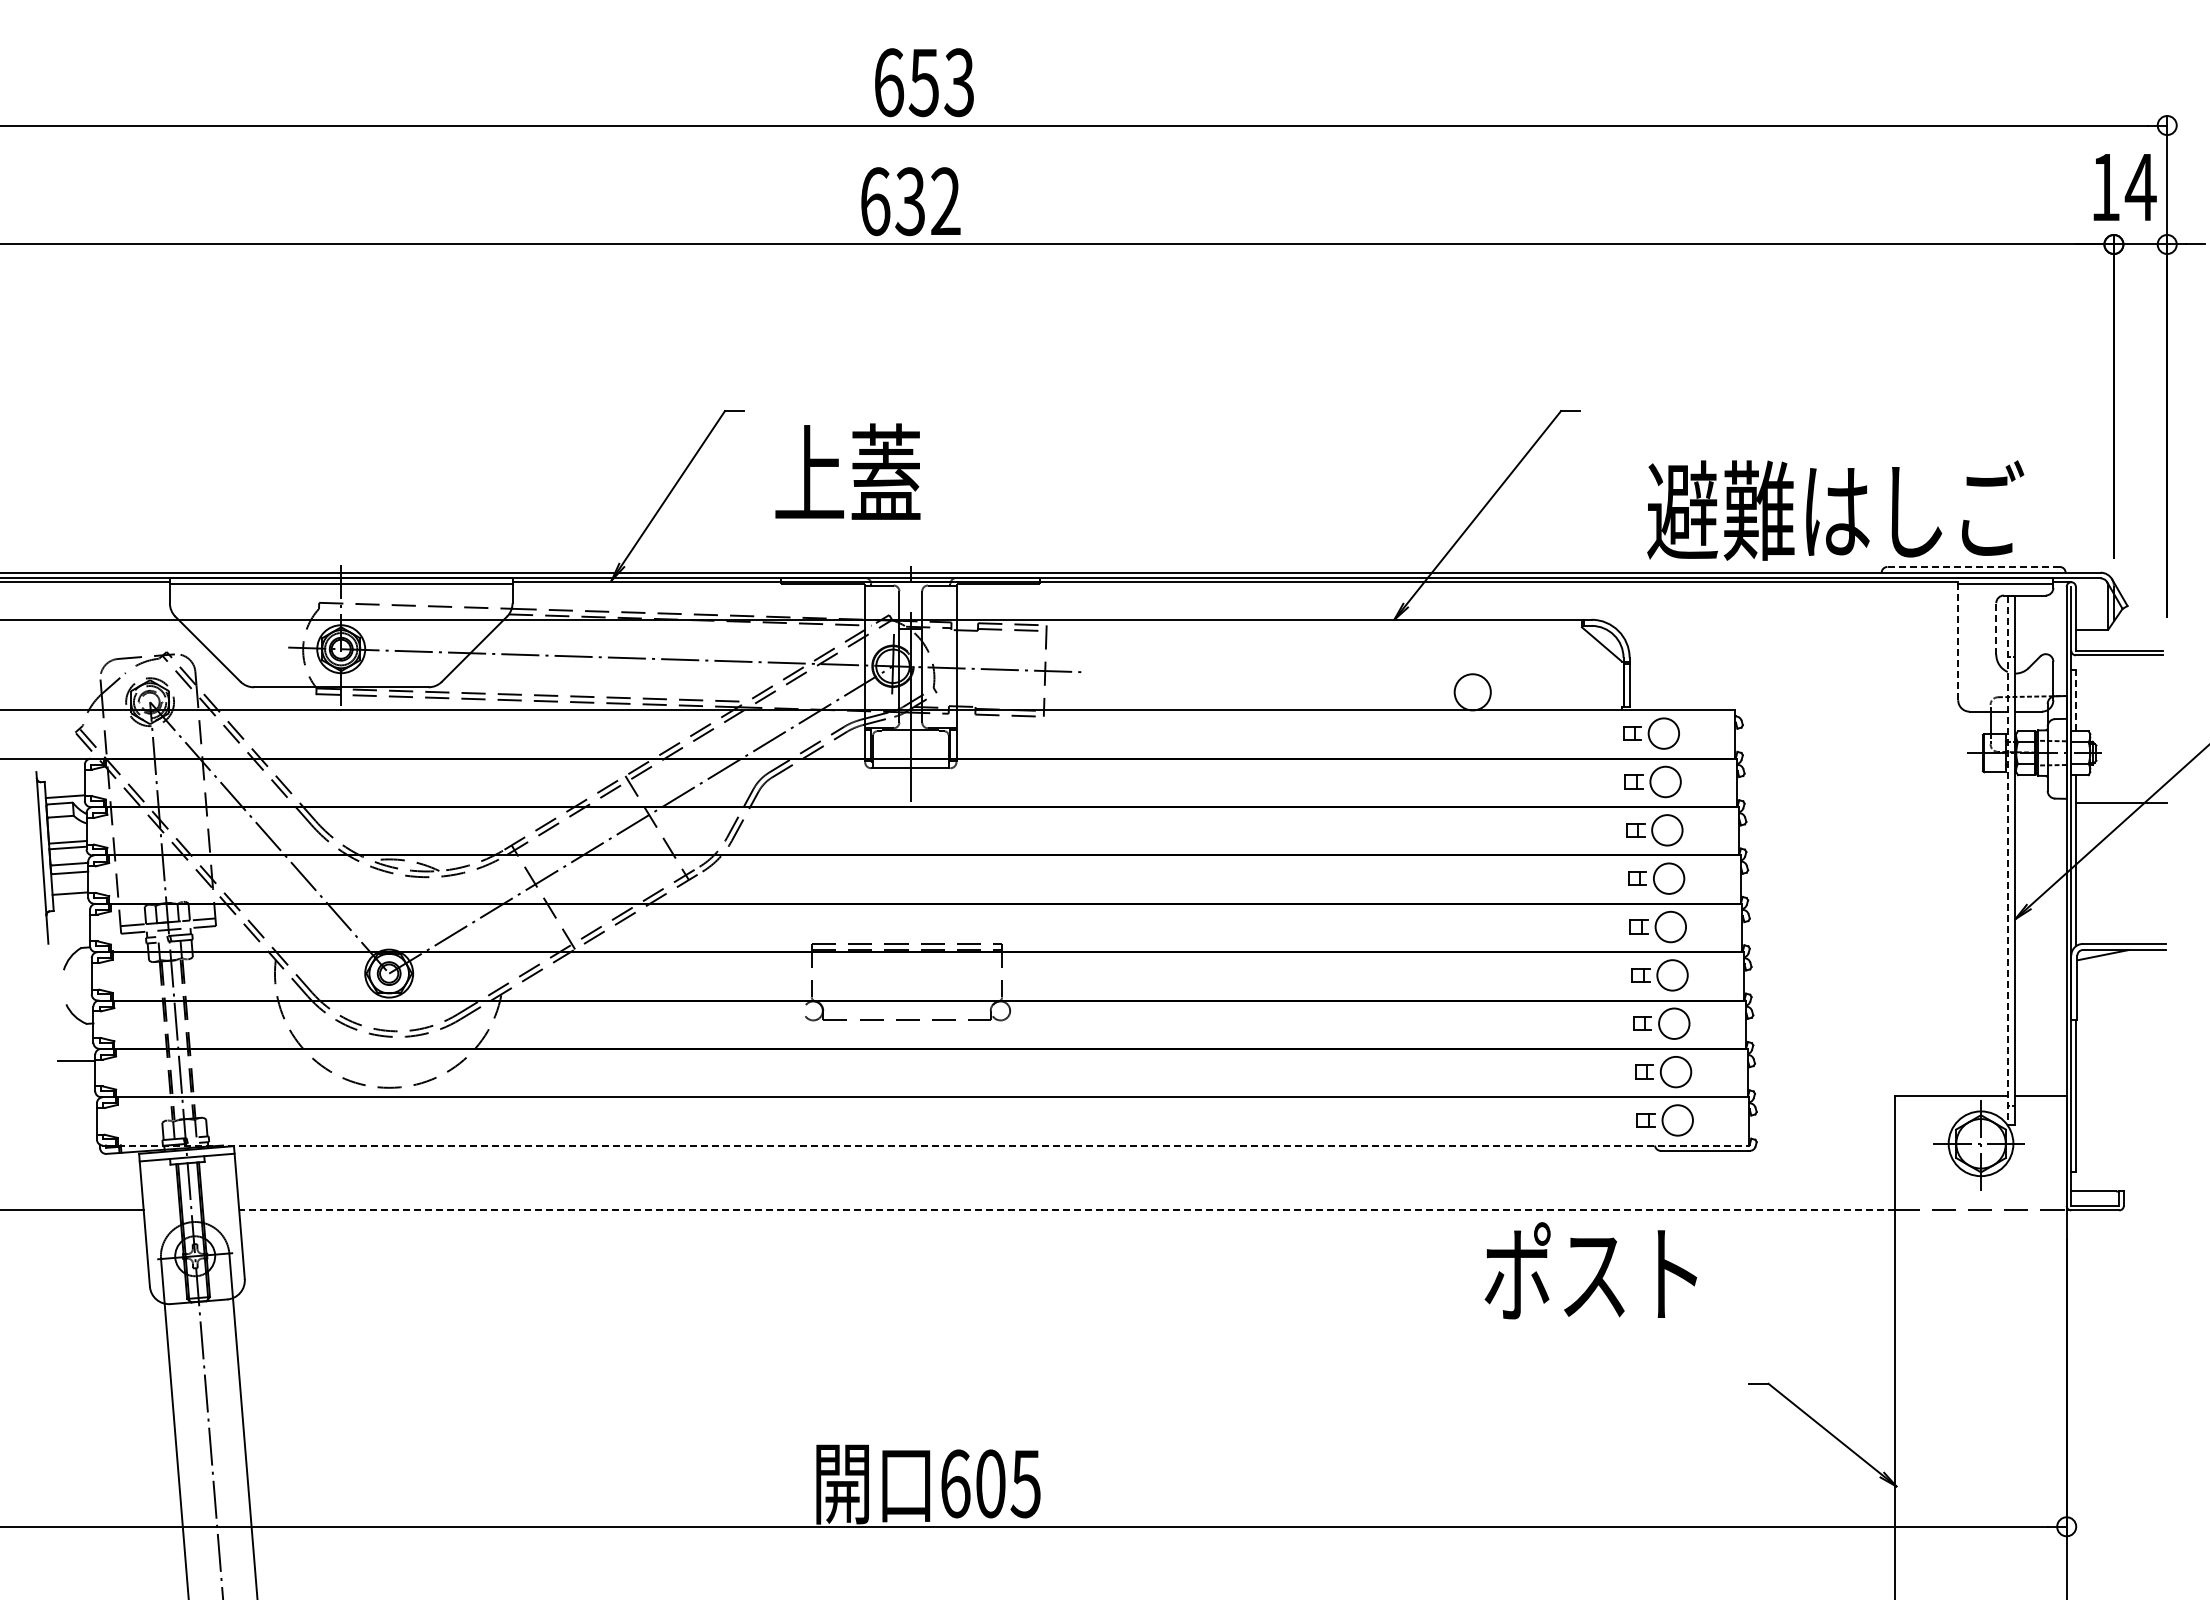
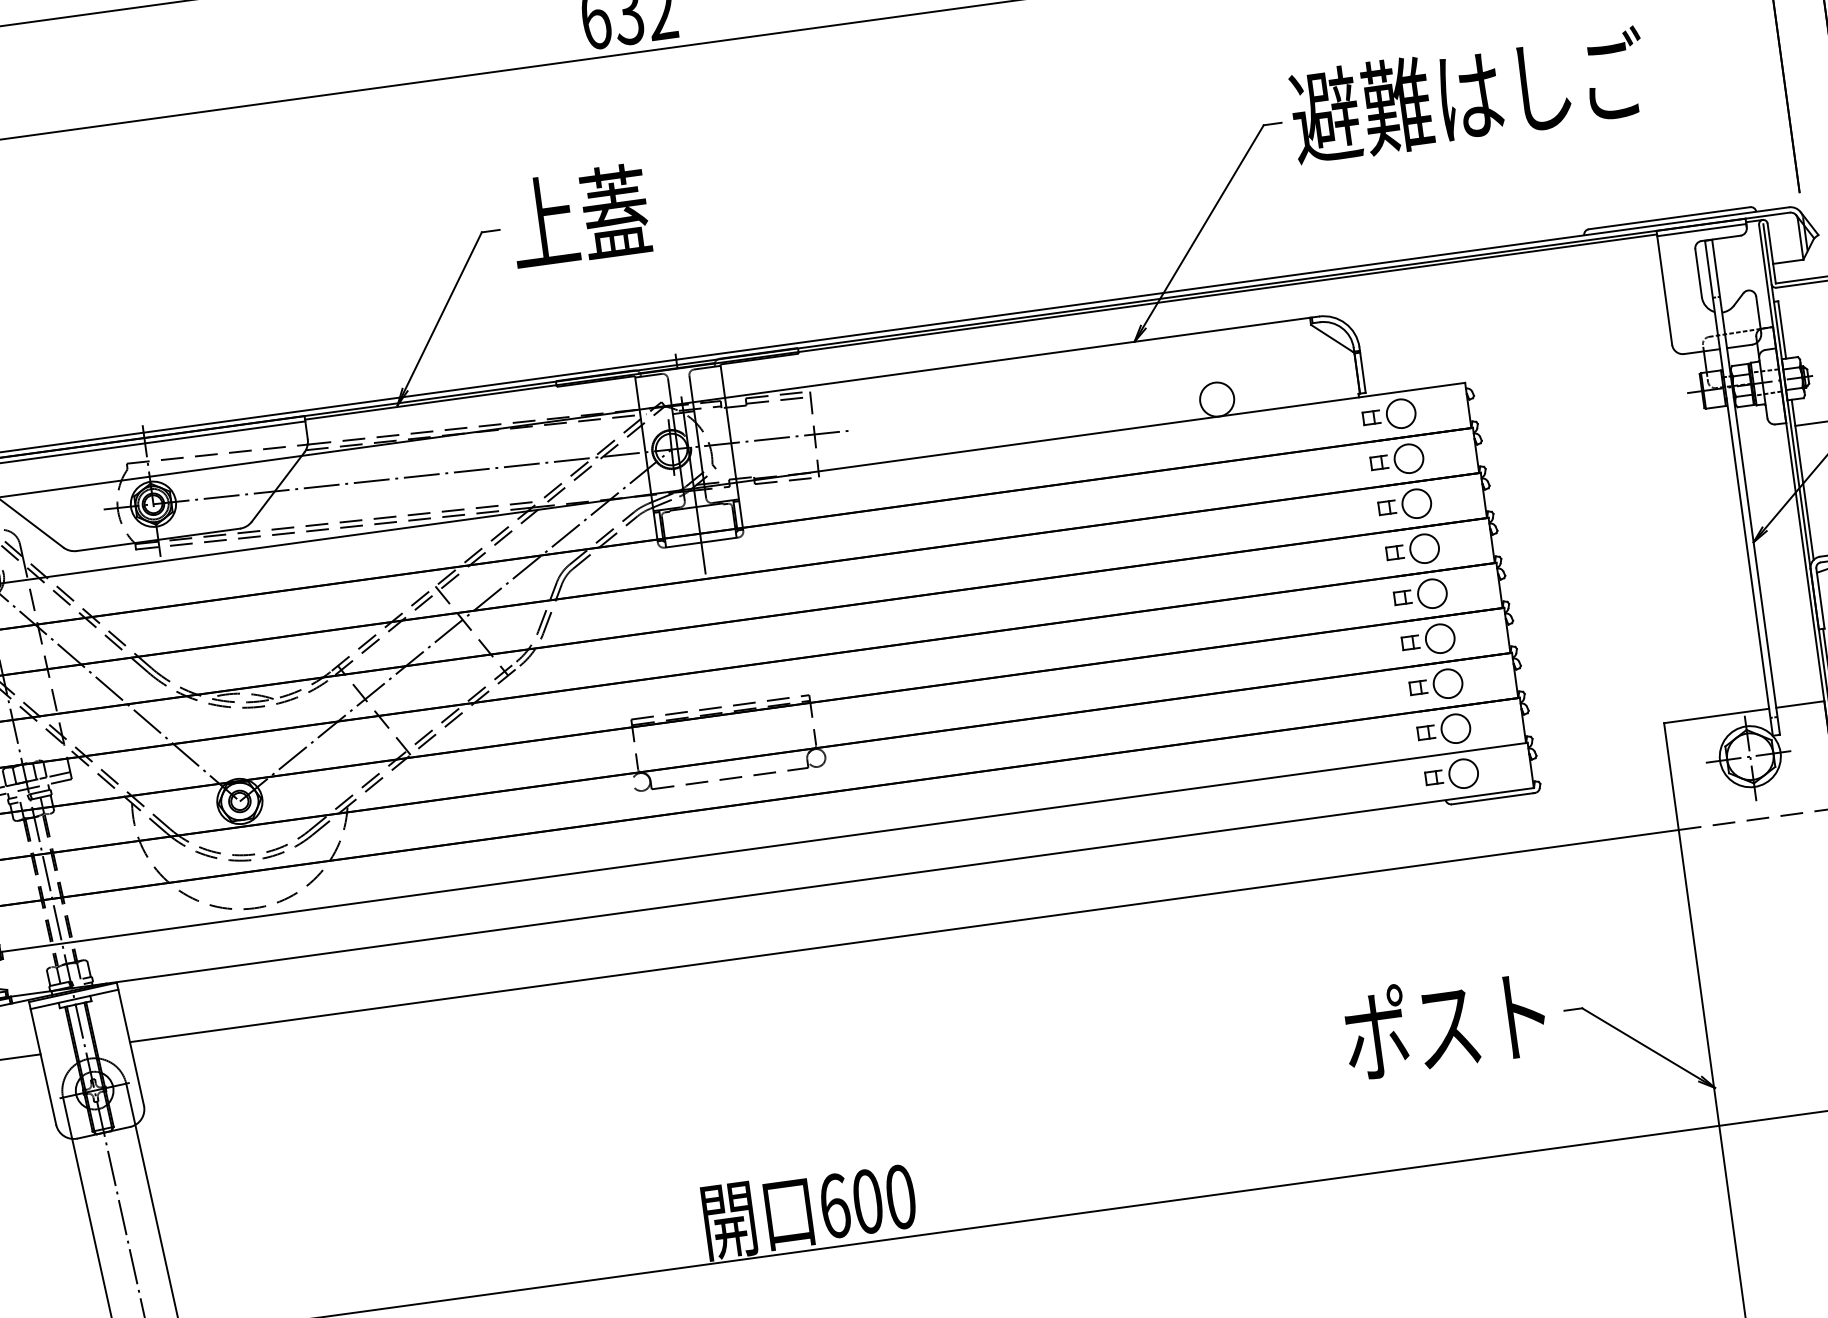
text: (847, 471) -> (579, 215), moved
text: (1835, 510) -> (1468, 95), moved
line: (1973, 566) -> (1669, 217), dashed -> solid
line: (1996, 628) -> (1698, 272), dashed -> solid
line: (1958, 639) -> (1664, 287), dashed -> solid
line: (2075, 700) -> (1781, 330), dashed -> solid
line: (2007, 860) -> (1738, 488), dashed -> solid
line: (933, 1145) -> (770, 892), dashed -> solid
line: (1066, 1210) -> (903, 936), dashed -> solid
text: (1590, 1270) -> (1444, 1023), moved
text: (1025, 1483) -> (900, 1196), 605 -> 600

